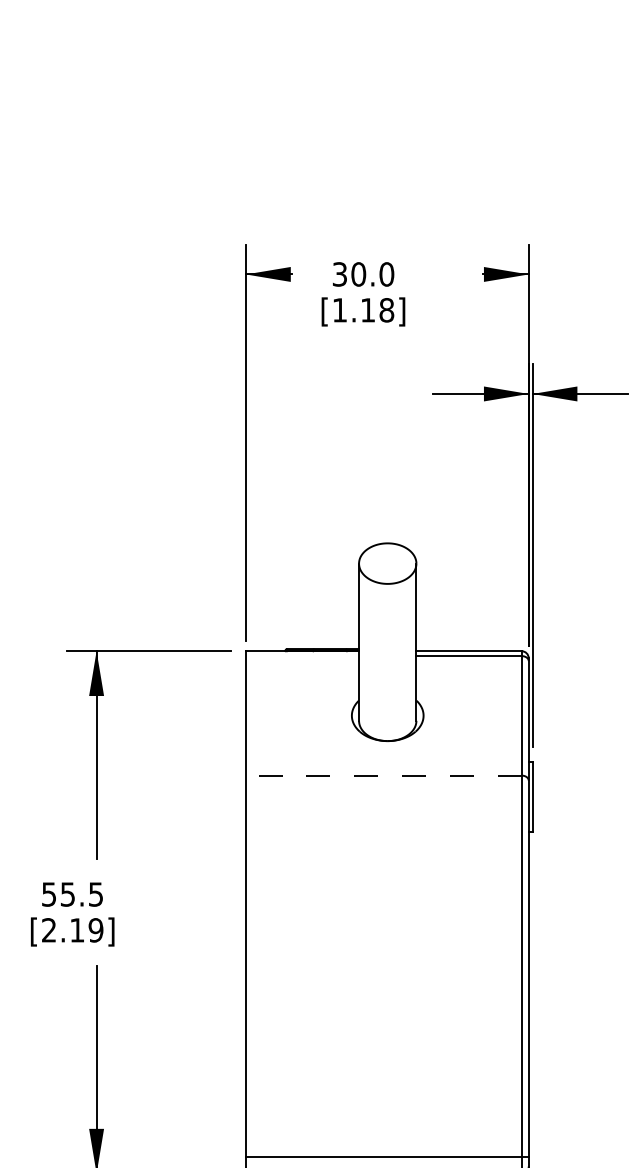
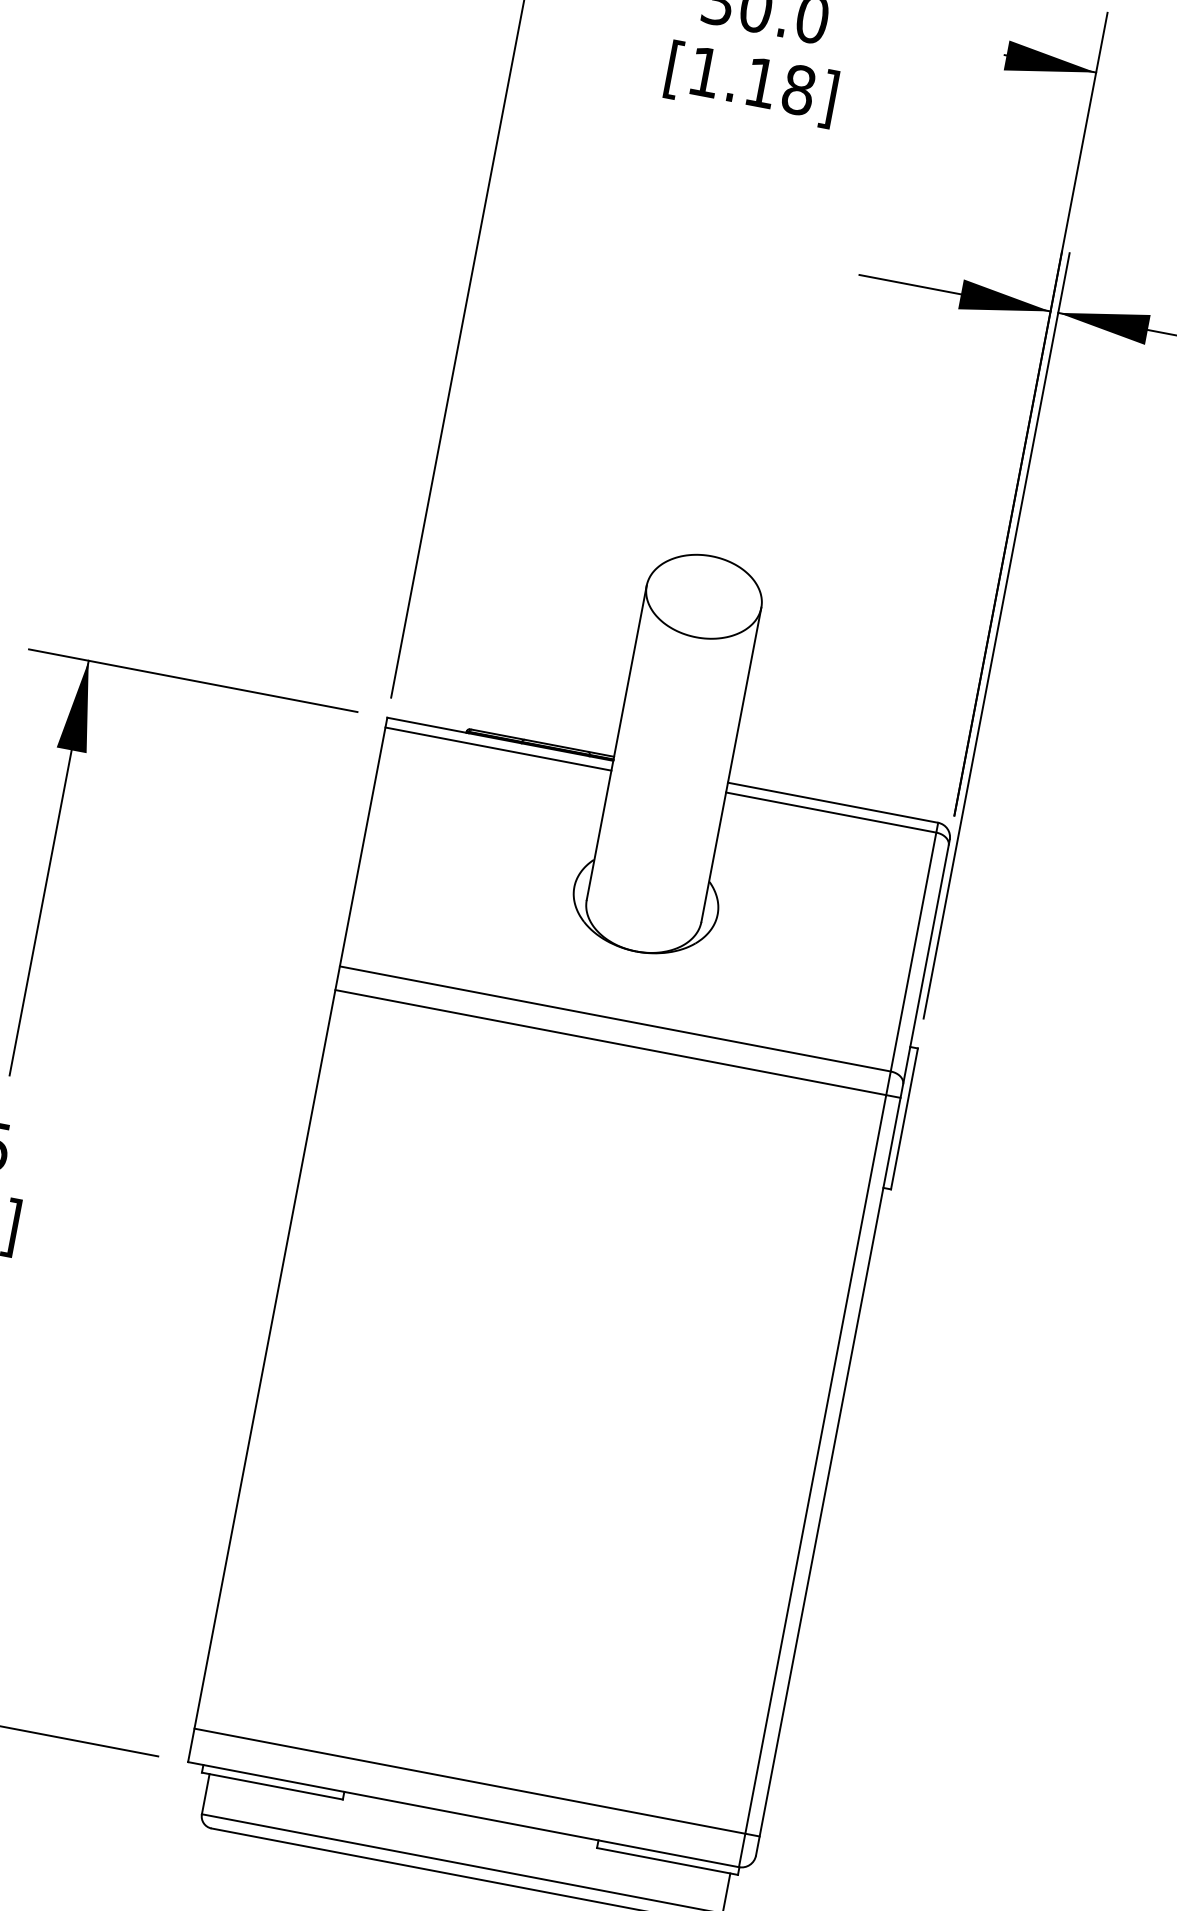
line: (302, 656) -> (498, 749), added
line: (383, 775) -> (614, 1018), dashed -> solid
line: (386, 787) -> (616, 1043), added

